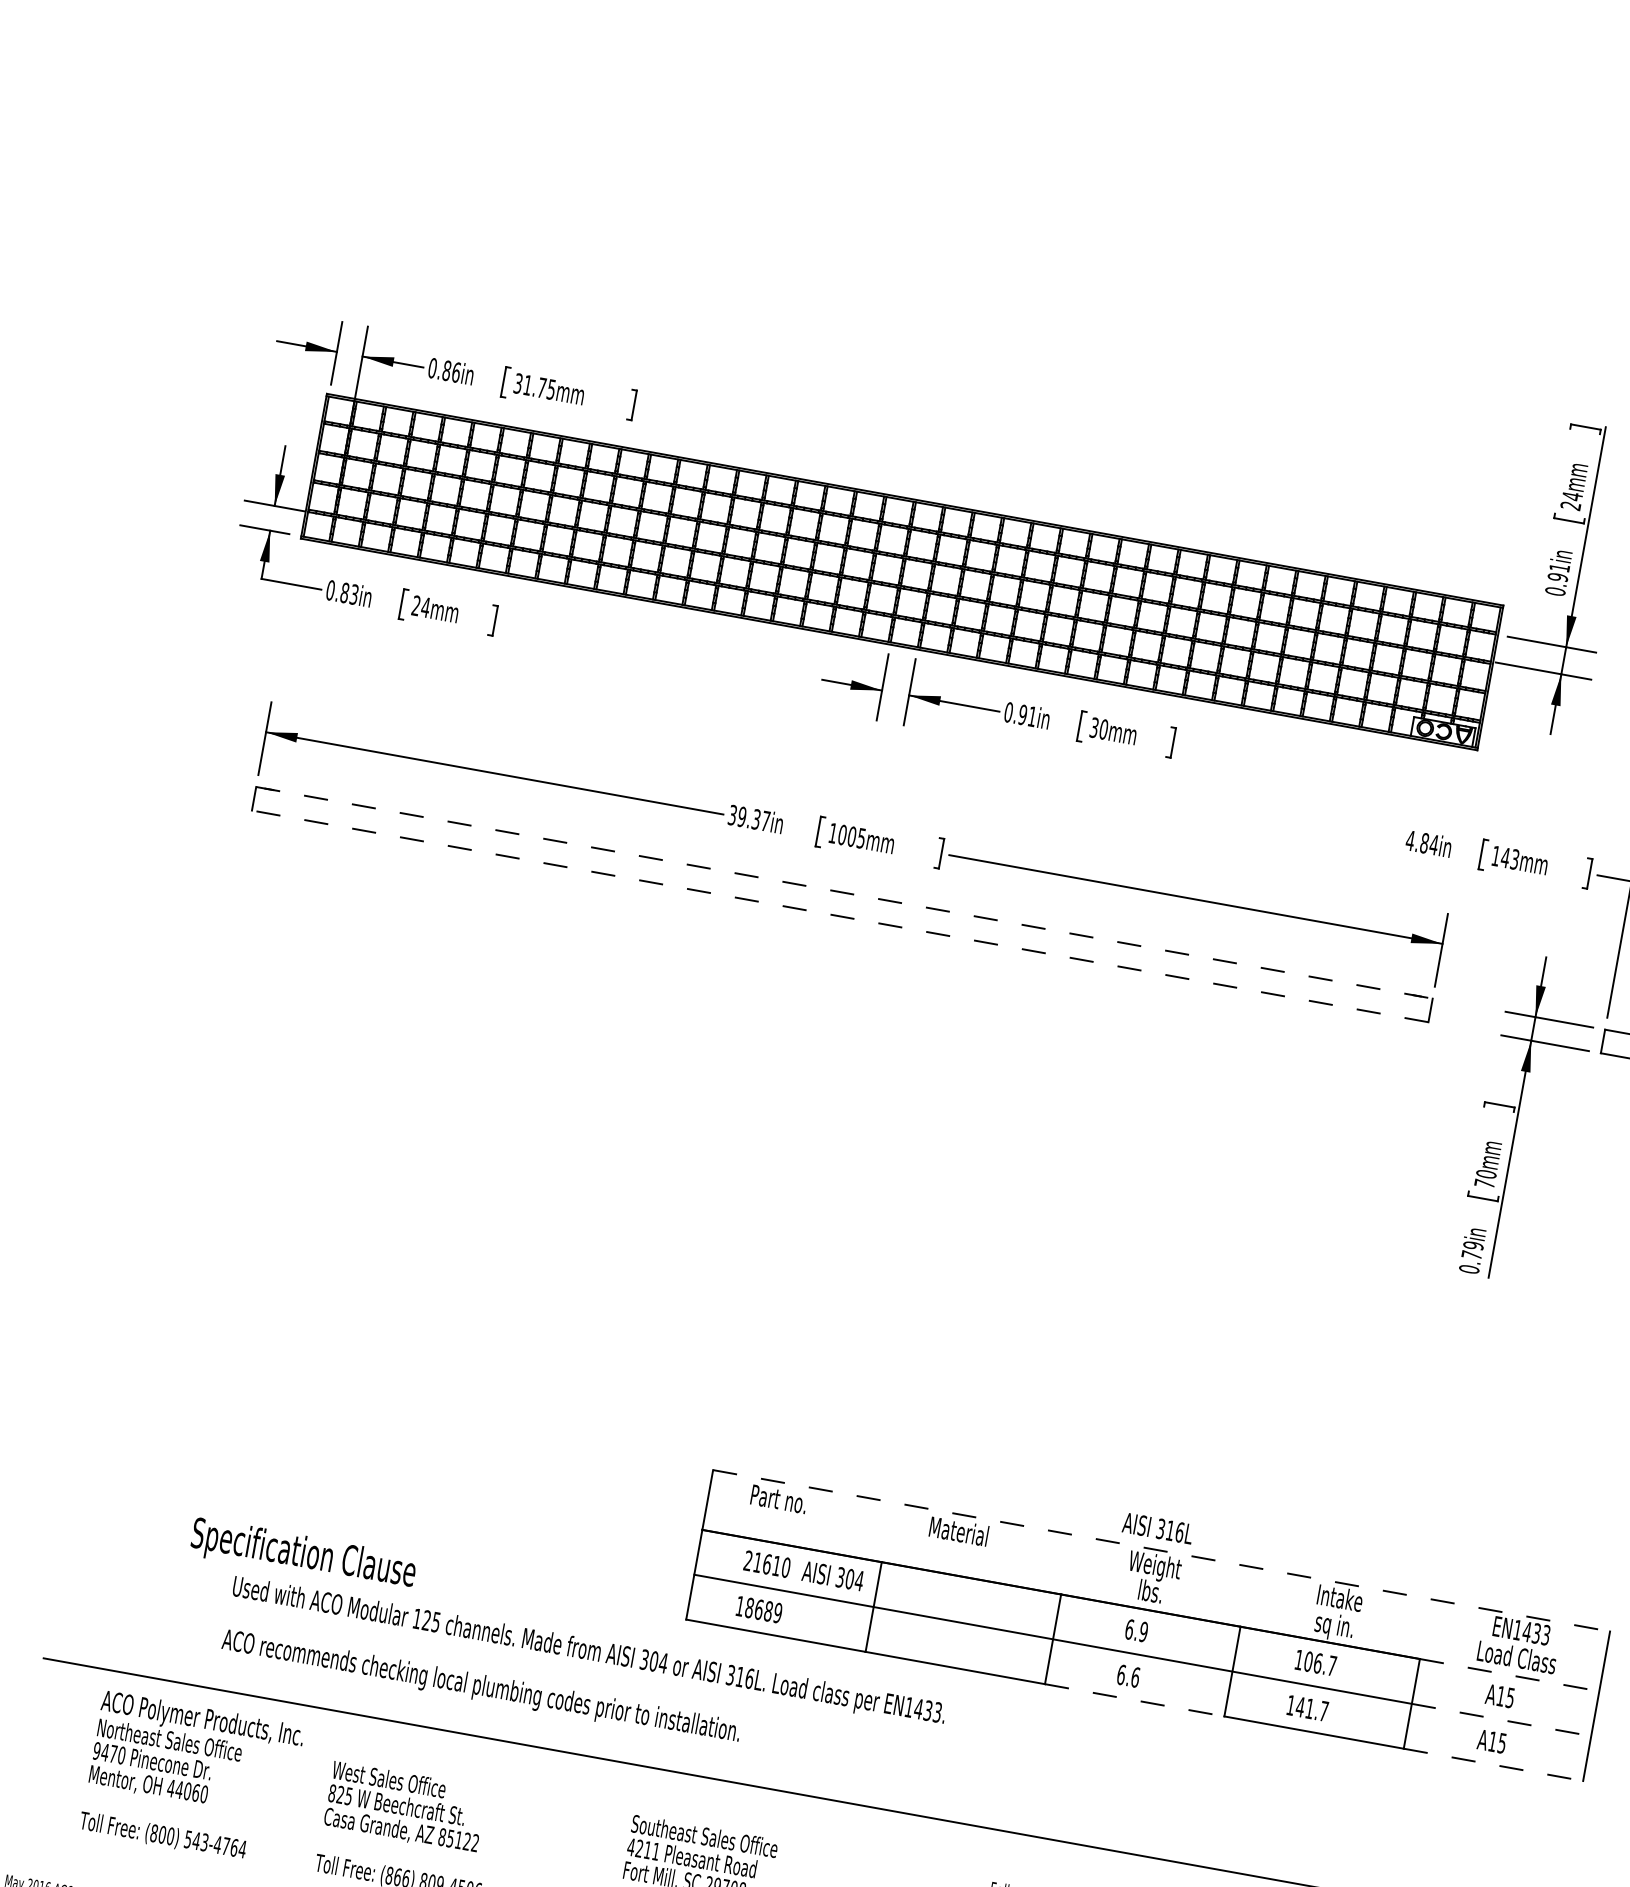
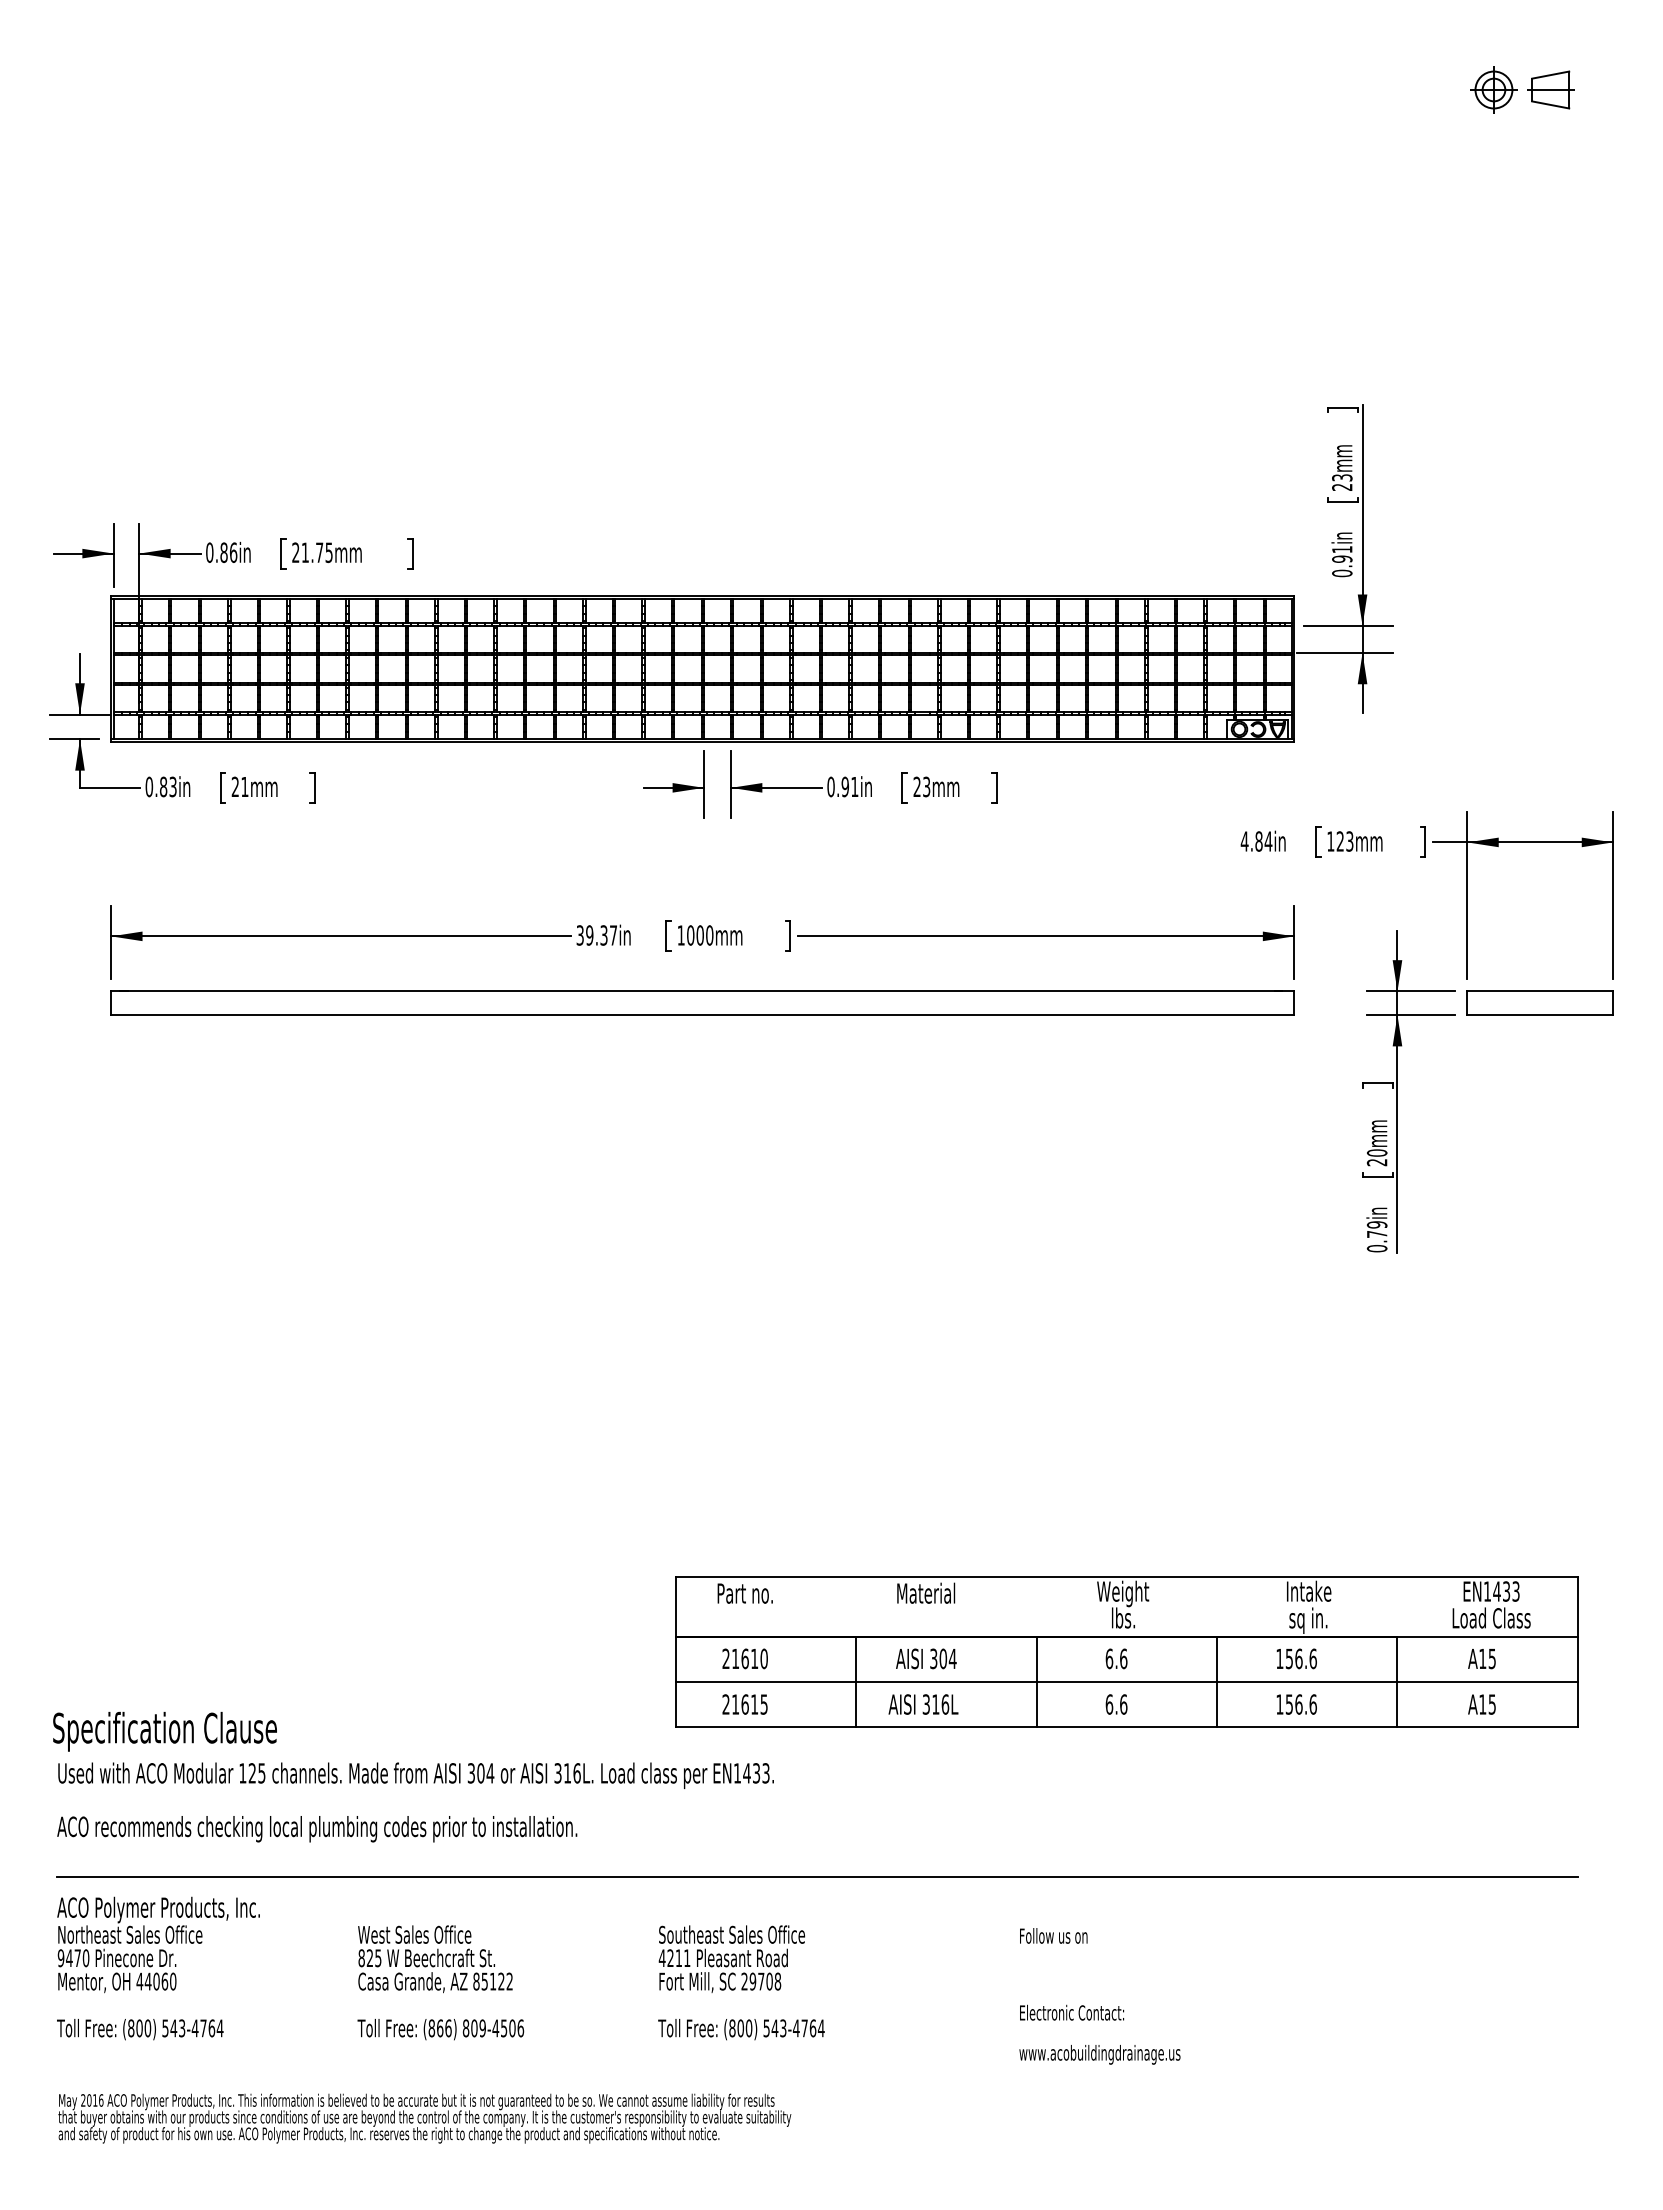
text: (517, 384) -> (295, 553), 31.75mm -> 21.75mm
text: (1572, 496) -> (1342, 477), 24mm -> 23mm
text: (425, 607) -> (244, 786), 24mm -> 21mm
text: (1098, 728) -> (921, 786), 30mm -> 23mm
text: (861, 838) -> (709, 935), 1005mm -> 1000mm
text: (1505, 857) -> (1340, 841), 143mm -> 123mm
line: (845, 893) -> (703, 991), dashed -> solid
line: (839, 916) -> (702, 1015), dashed -> solid
text: (1484, 1183) -> (1376, 1162), 70mm -> 20mm
text: (1158, 1528) -> (923, 1704), moved
line: (1161, 1550) -> (1126, 1576), dashed -> solid
text: (303, 1555) -> (164, 1731), moved
text: (833, 1575) -> (926, 1658), moved
text: (758, 1609) -> (744, 1704), 18689 -> 21615
text: (1143, 1631) -> (1123, 1658), 6.9 -> 6.6
text: (1319, 1663) -> (1300, 1658), 106.7 -> 156.6
line: (1510, 1675) -> (1488, 1636), dashed -> solid
text: (583, 1678) -> (415, 1802), moved
line: (1135, 1699) -> (1127, 1726), dashed -> solid
text: (1311, 1709) -> (1300, 1704), 141.7 -> 156.6
line: (1502, 1719) -> (1488, 1681), dashed -> solid
line: (1494, 1764) -> (1488, 1726), dashed -> solid
text: (191, 1778) -> (158, 1968), moved

